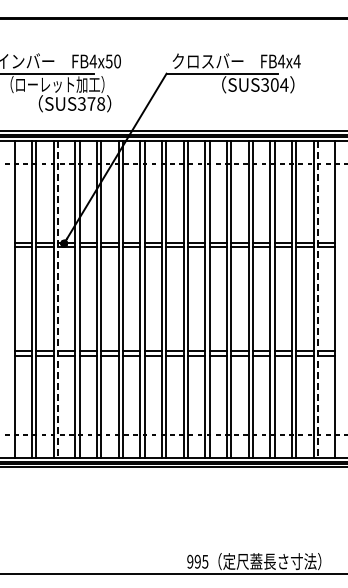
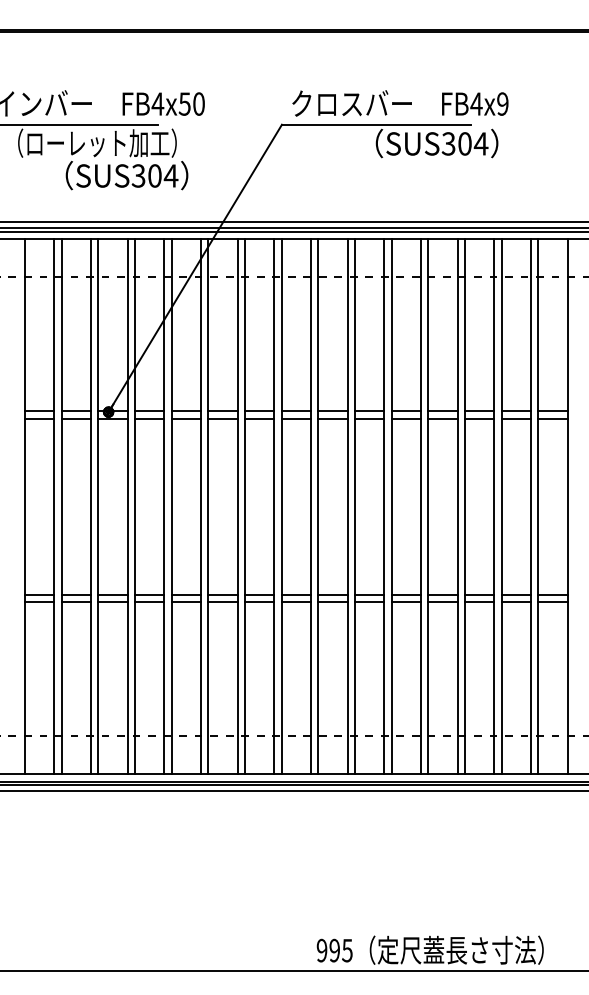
text: (296, 61) -> (501, 104), FB4x4 -> FB4x9
text: (96, 103) -> (163, 175), SUS378 -> SUS304
line: (58, 299) -> (99, 506), dashed -> solid
line: (318, 299) -> (539, 506), dashed -> solid

